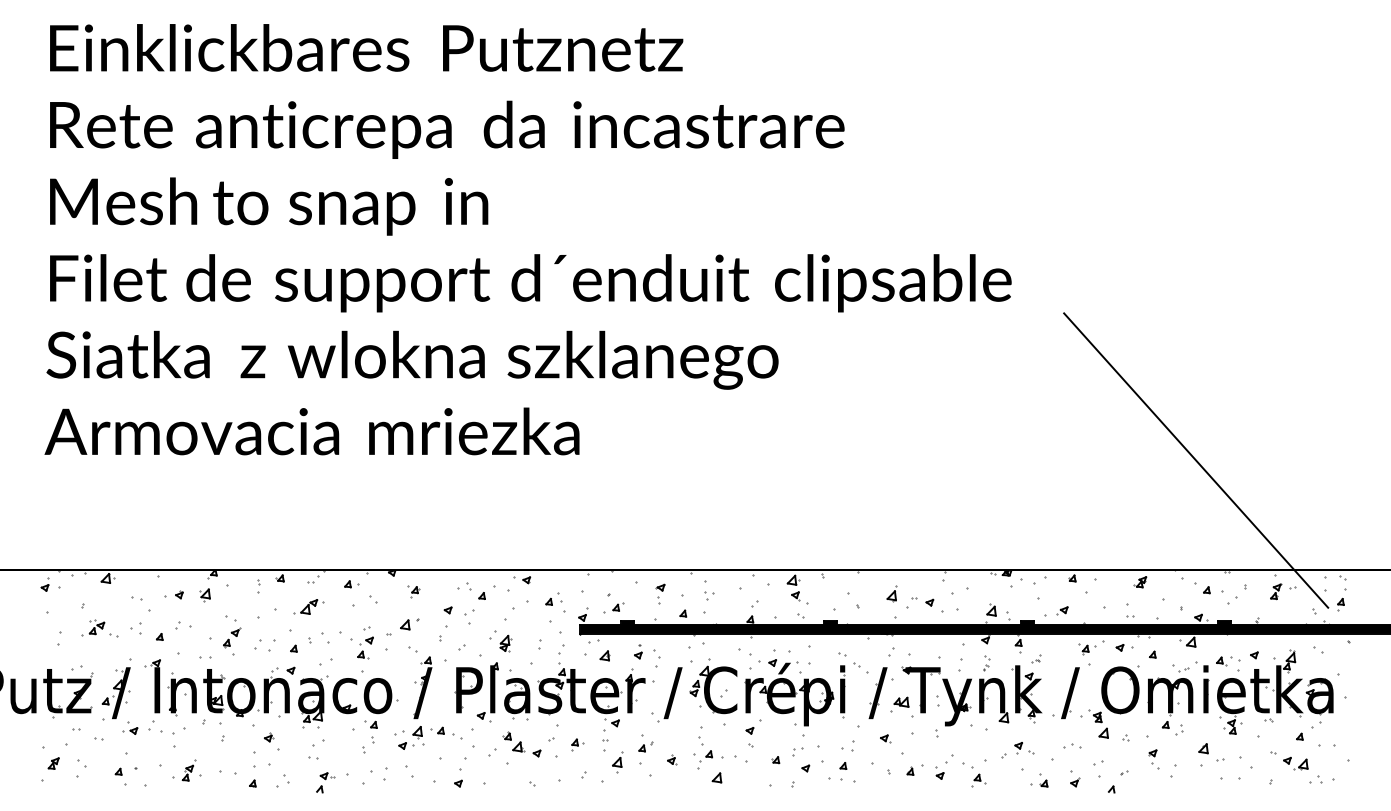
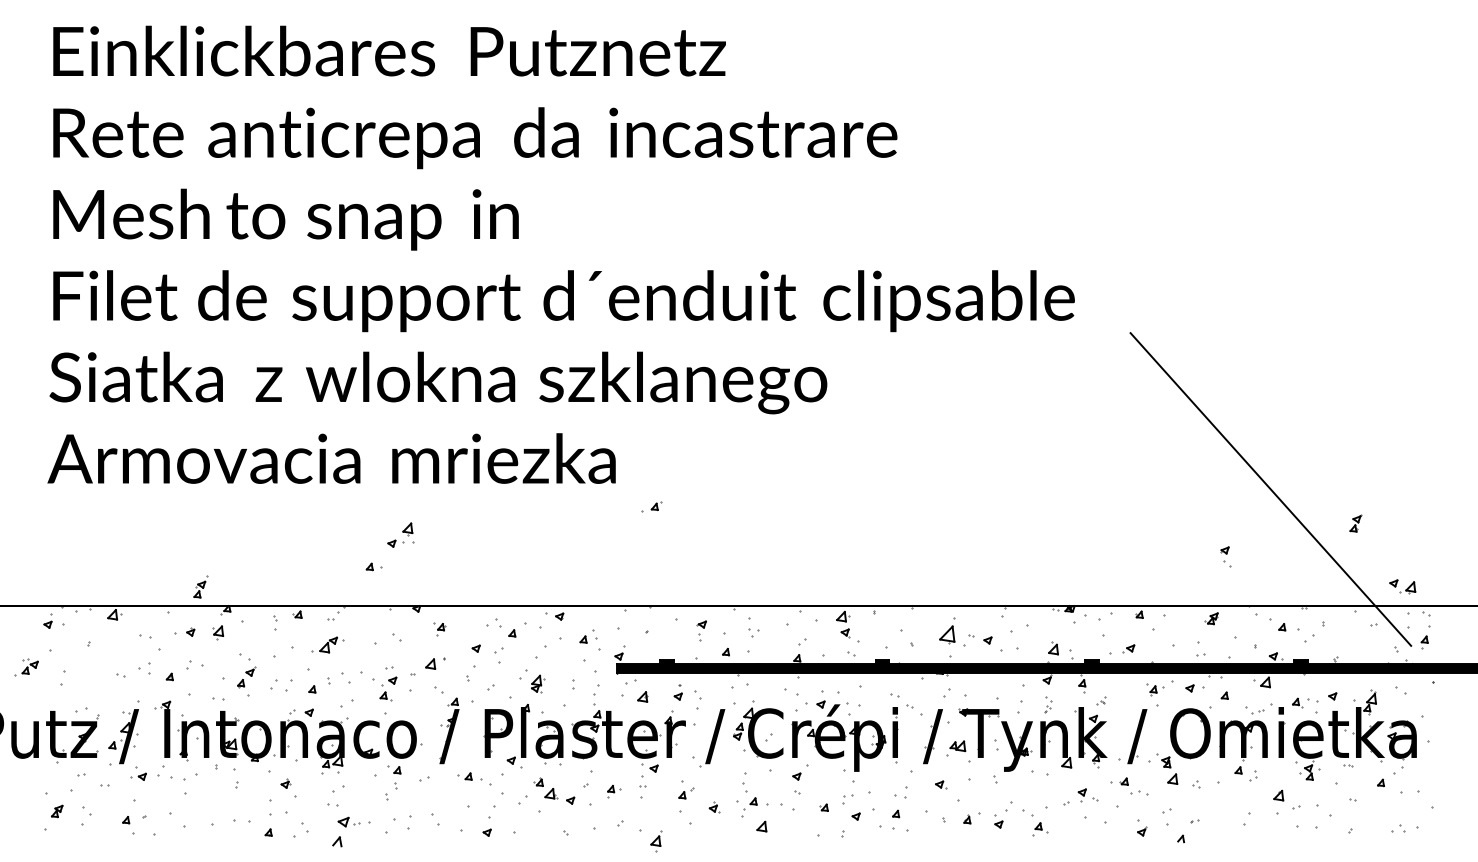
part: (351, 583) -> (373, 566), moved
part: (1275, 591) -> (1355, 523), moved
part: (891, 594) -> (947, 631), size x1.6
part: (613, 607) -> (651, 506), moved
part: (93, 628) -> (26, 667), moved
part: (410, 737) -> (400, 534), moved
part: (1153, 758) -> (1225, 556), moved
part: (617, 762) -> (656, 841), moved
part: (1295, 763) -> (1402, 586), moved
part: (188, 770) -> (200, 586), moved
part: (326, 782) -> (346, 831), size x1.4
part: (1039, 783) -> (1119, 781), moved

